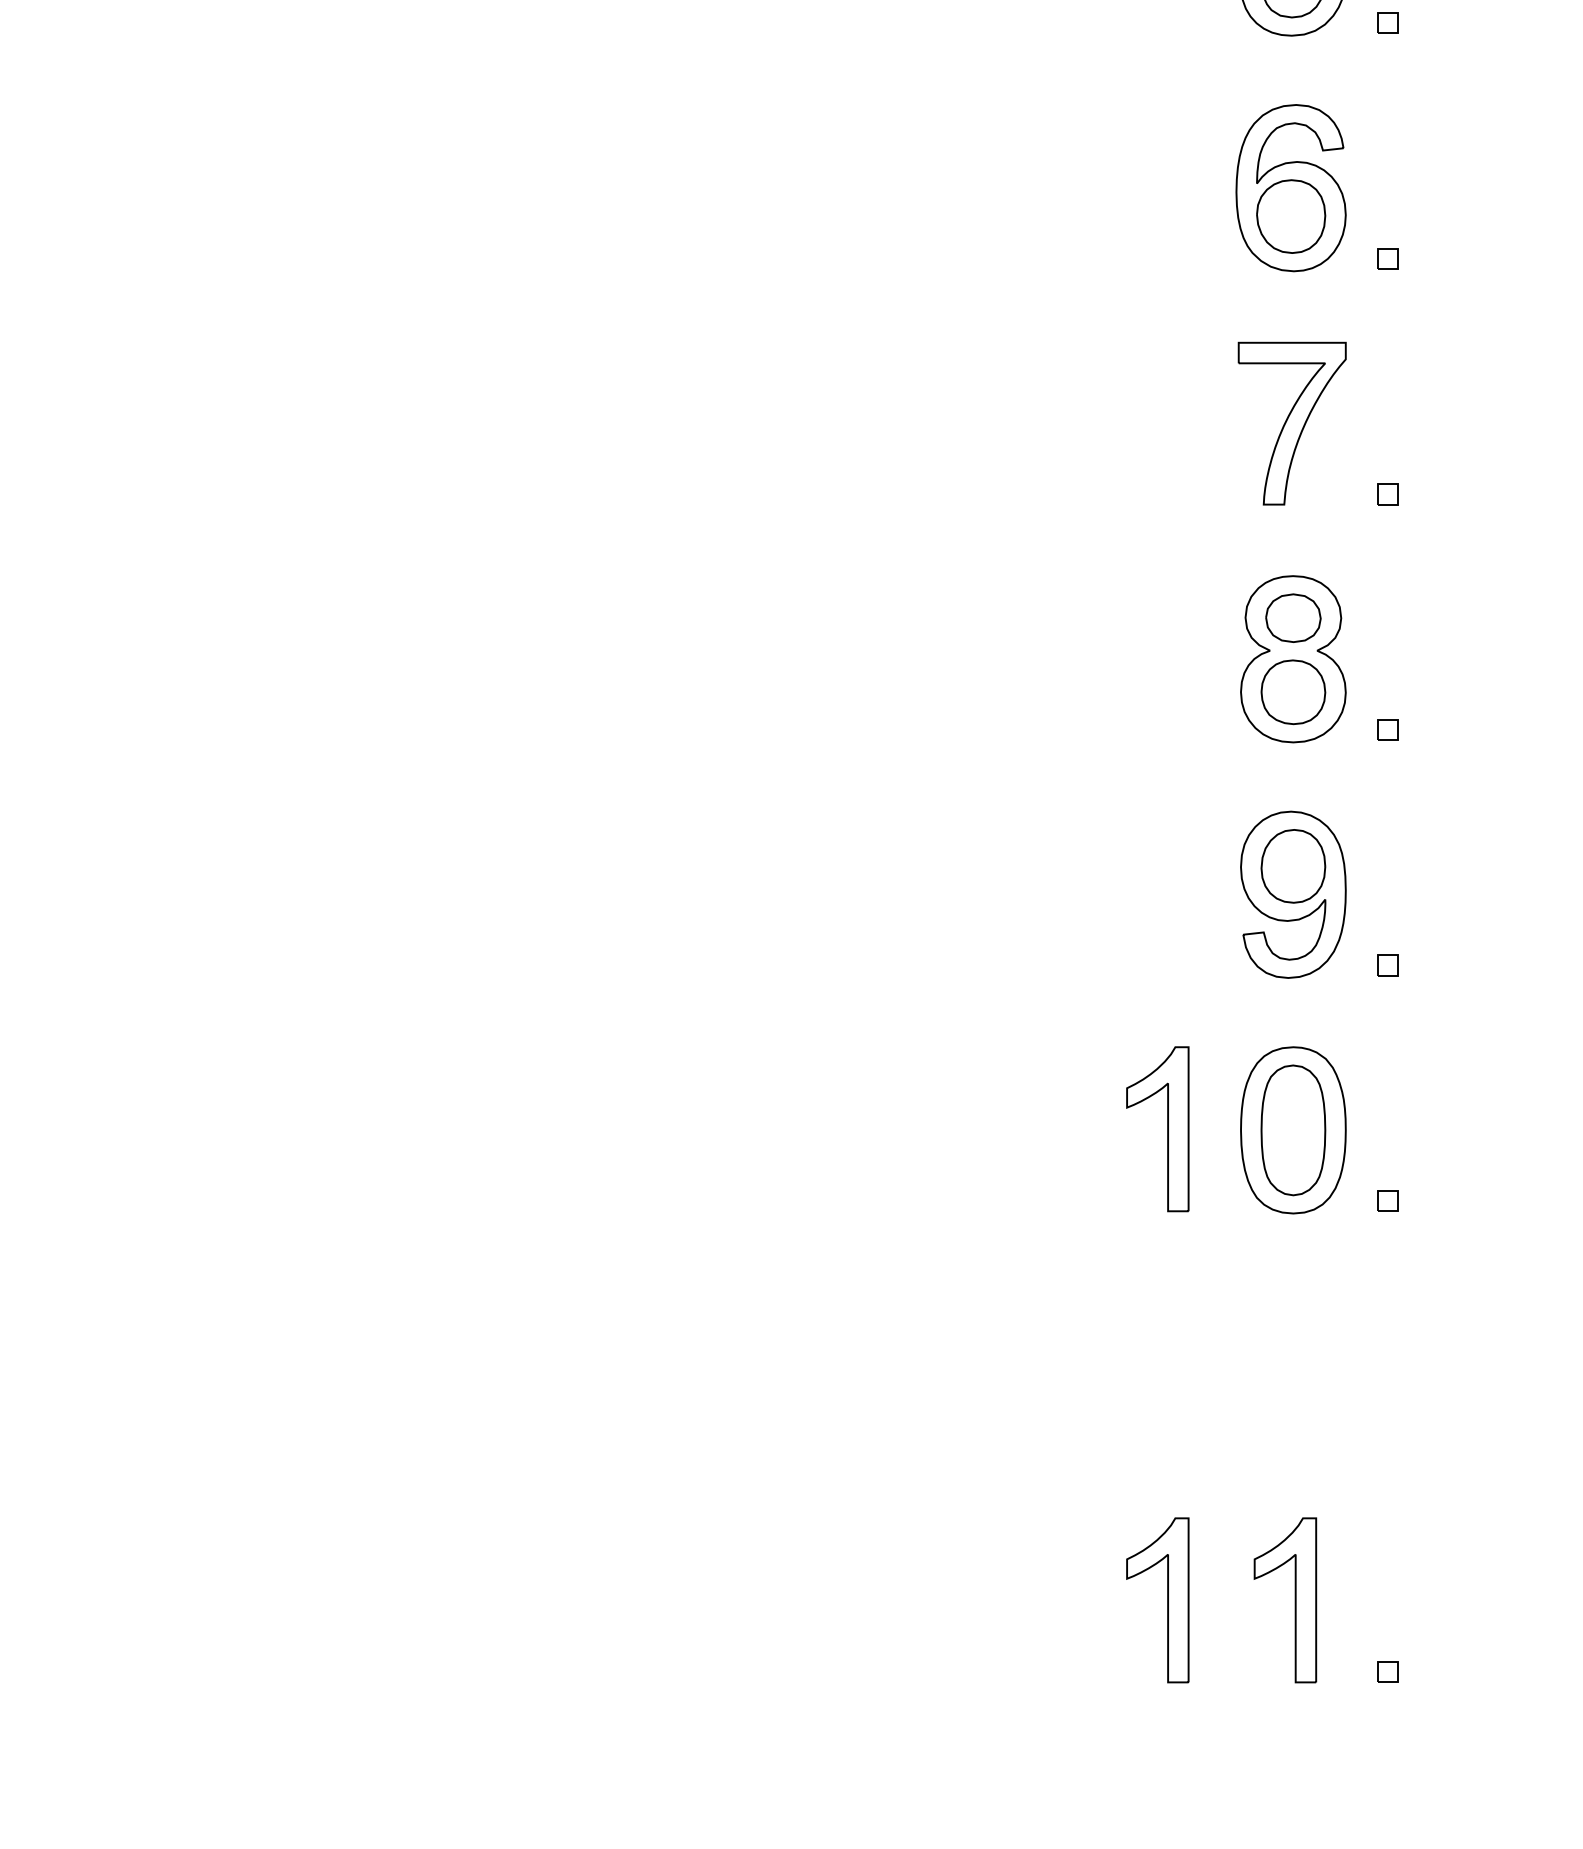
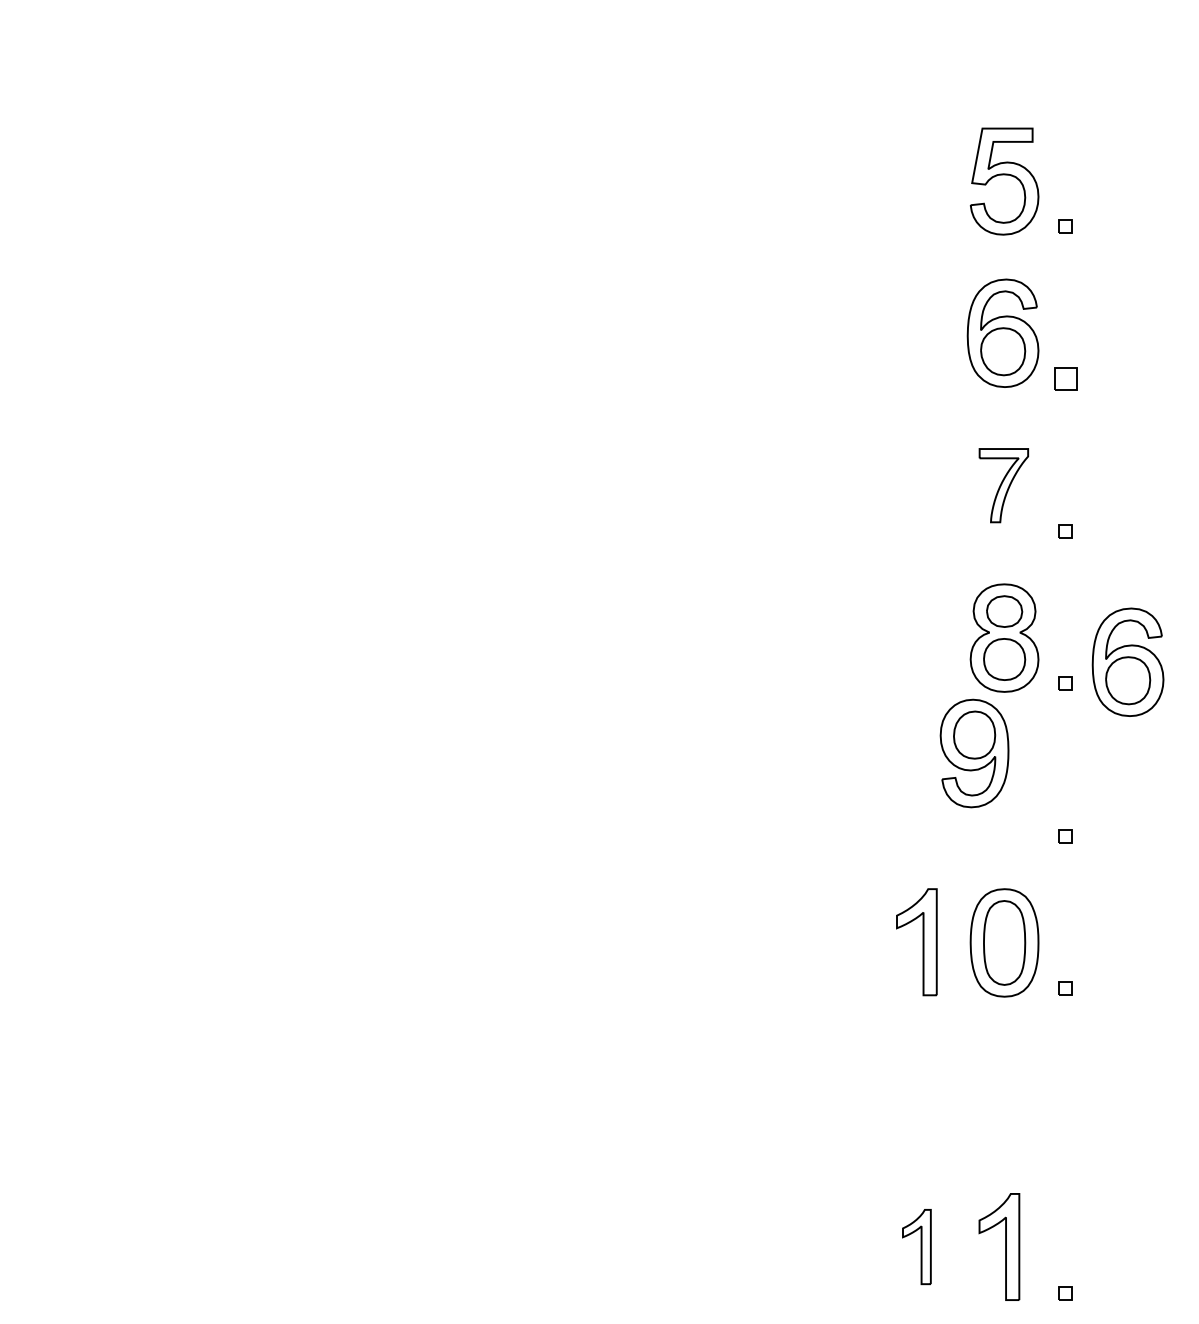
part: (1387, 257) -> (1065, 378), size x1.6
part: (1291, 423) -> (1003, 485), size x0.7
part: (1483, 695) -> (1127, 661), added
part: (1293, 894) -> (974, 753), moved
part: (1157, 1599) -> (916, 1246), size x0.7

